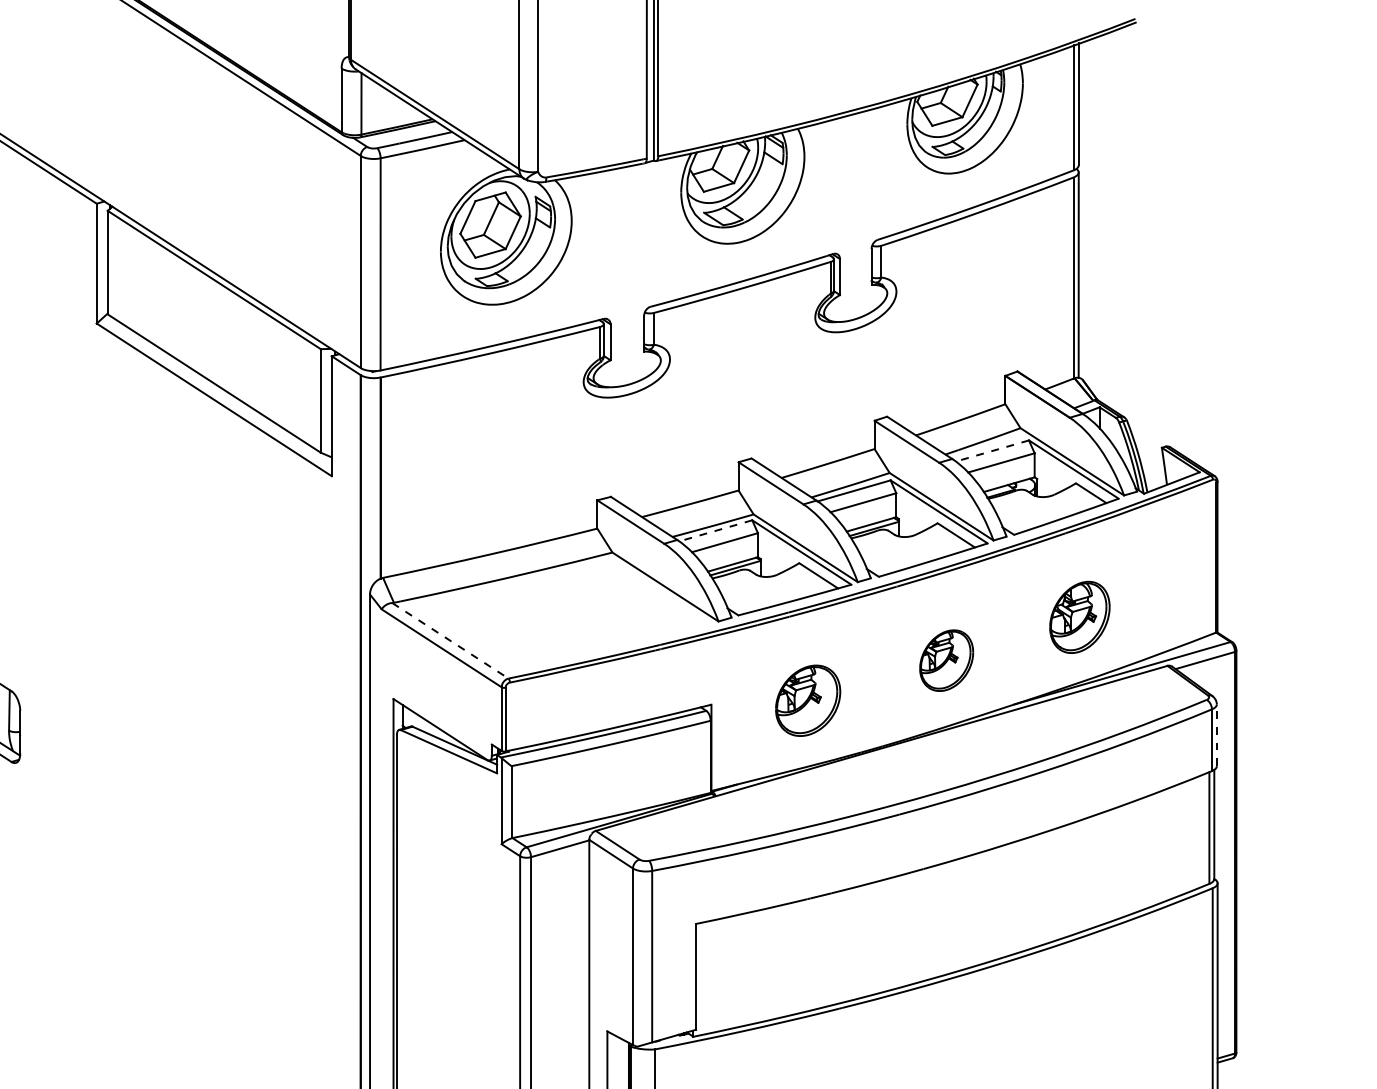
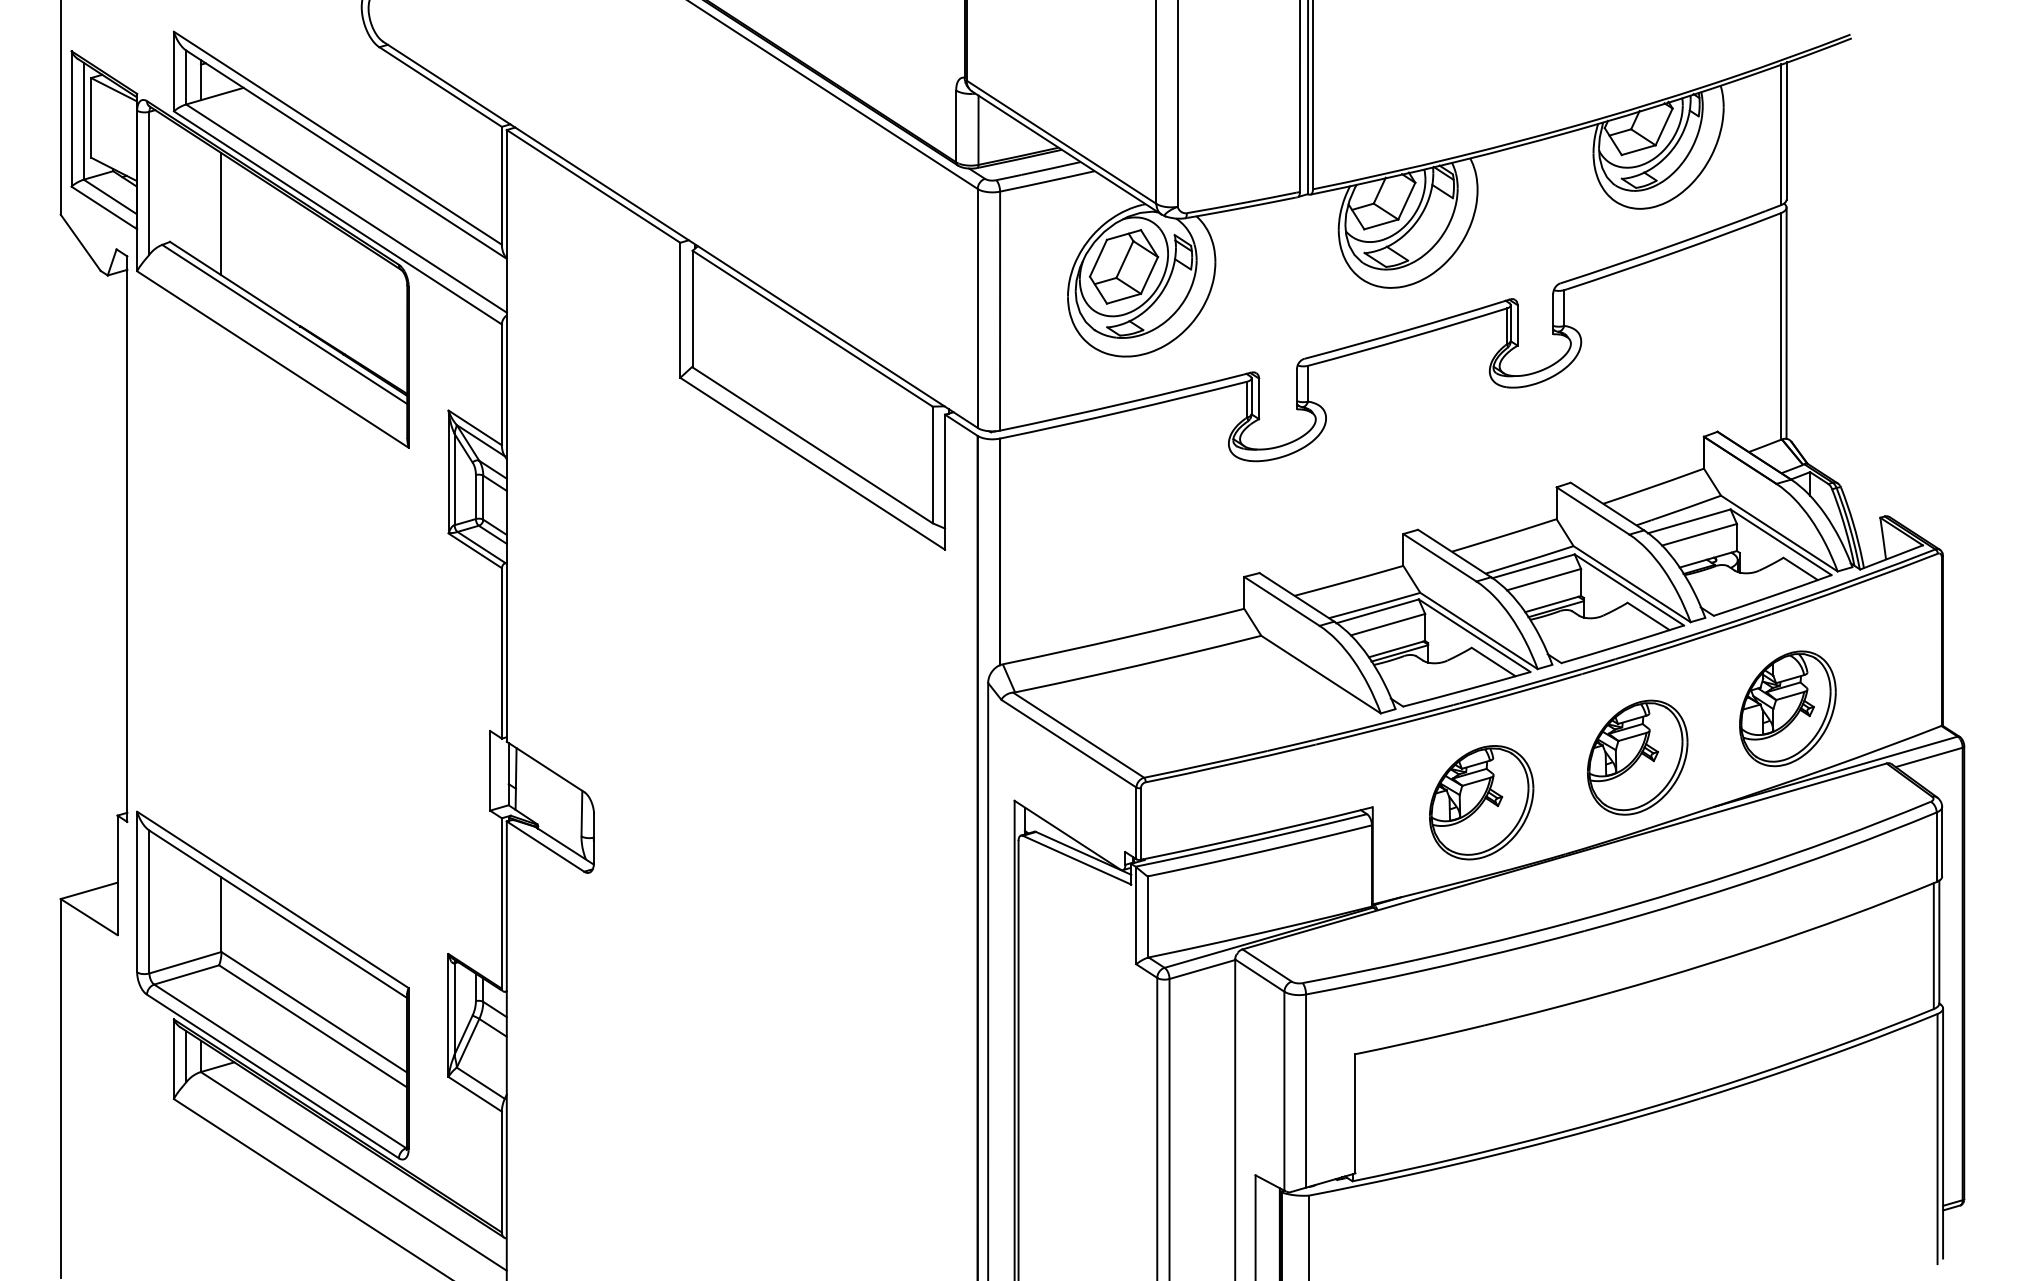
line: (991, 451) -> (1688, 521), dashed -> solid
line: (715, 530) -> (1377, 611), dashed -> solid
part: (1079, 617) -> (1787, 708), size x1.43
line: (451, 641) -> (1079, 735), dashed -> solid
part: (946, 660) -> (1637, 757), size x1.67
part: (807, 700) -> (1481, 802), size x1.43
line: (1217, 735) -> (1942, 841), dashed -> solid

